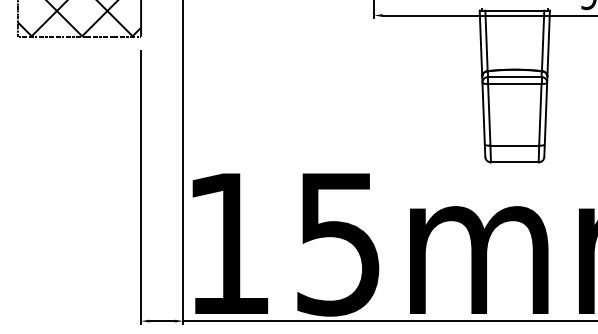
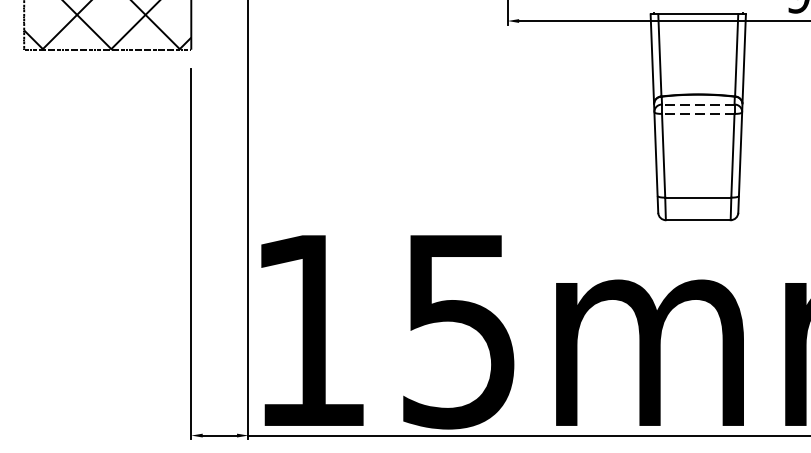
line: (514, 77) -> (697, 105), solid -> dashed
line: (514, 83) -> (697, 113), solid -> dashed

